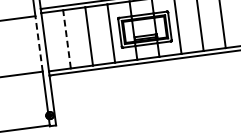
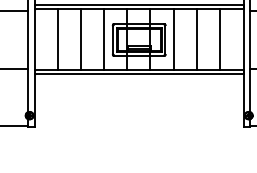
line: (67, 39) -> (57, 39), dashed -> solid
line: (39, 43) -> (28, 39), dashed -> solid

